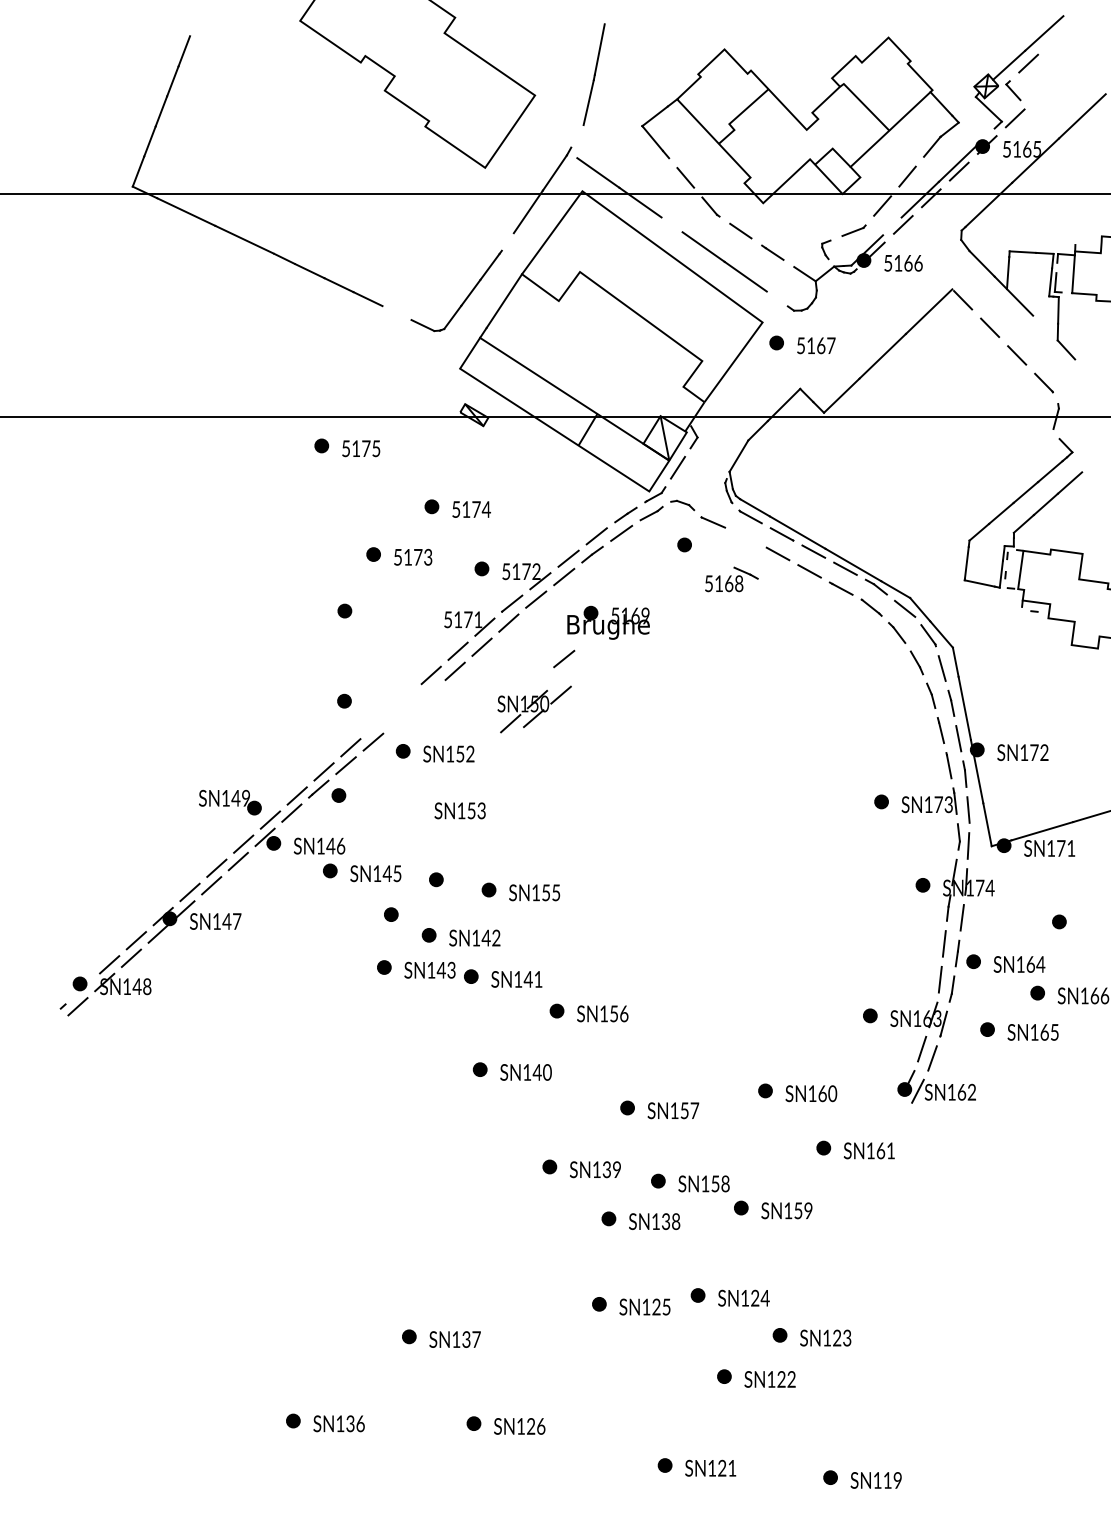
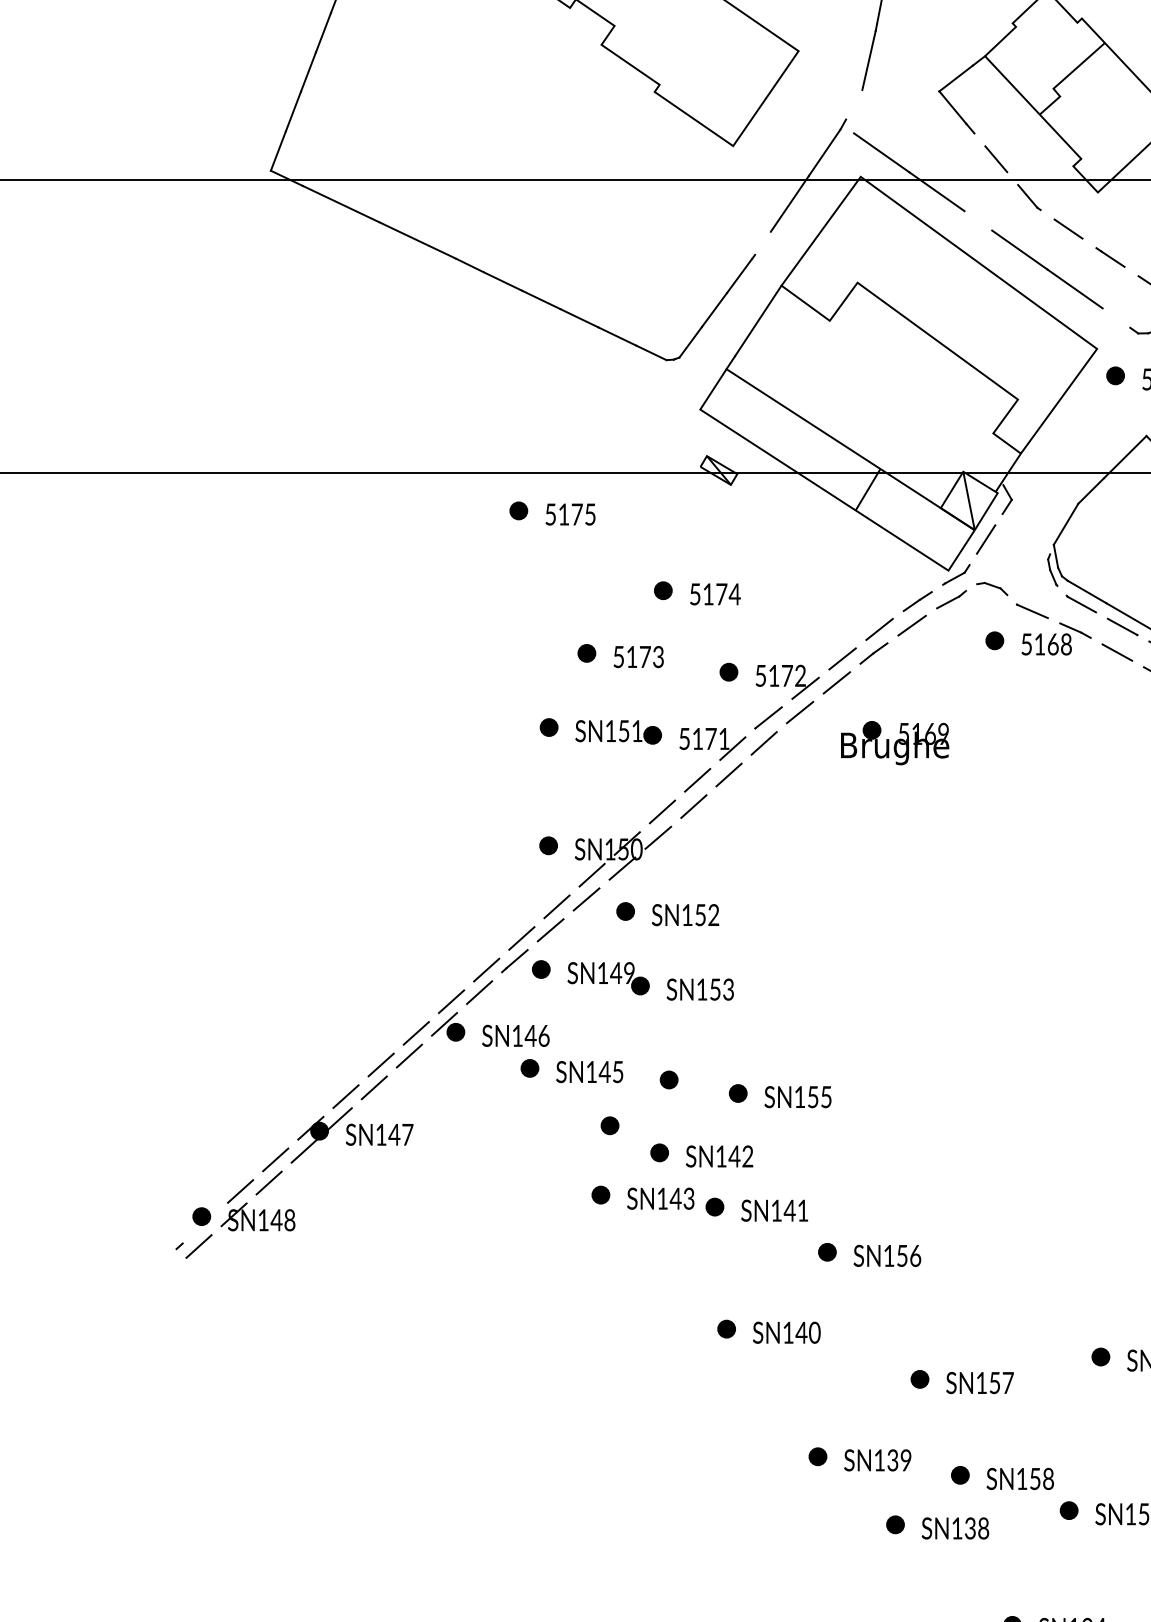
line: (396, 313) -> (616, 337), added
part: (731, 579) -> (1056, 638), moved
part: (398, 614) -> (619, 732), added
line: (564, 658) -> (837, 789), removed
part: (534, 709) -> (623, 856), moved
part: (230, 802) -> (608, 978), moved

